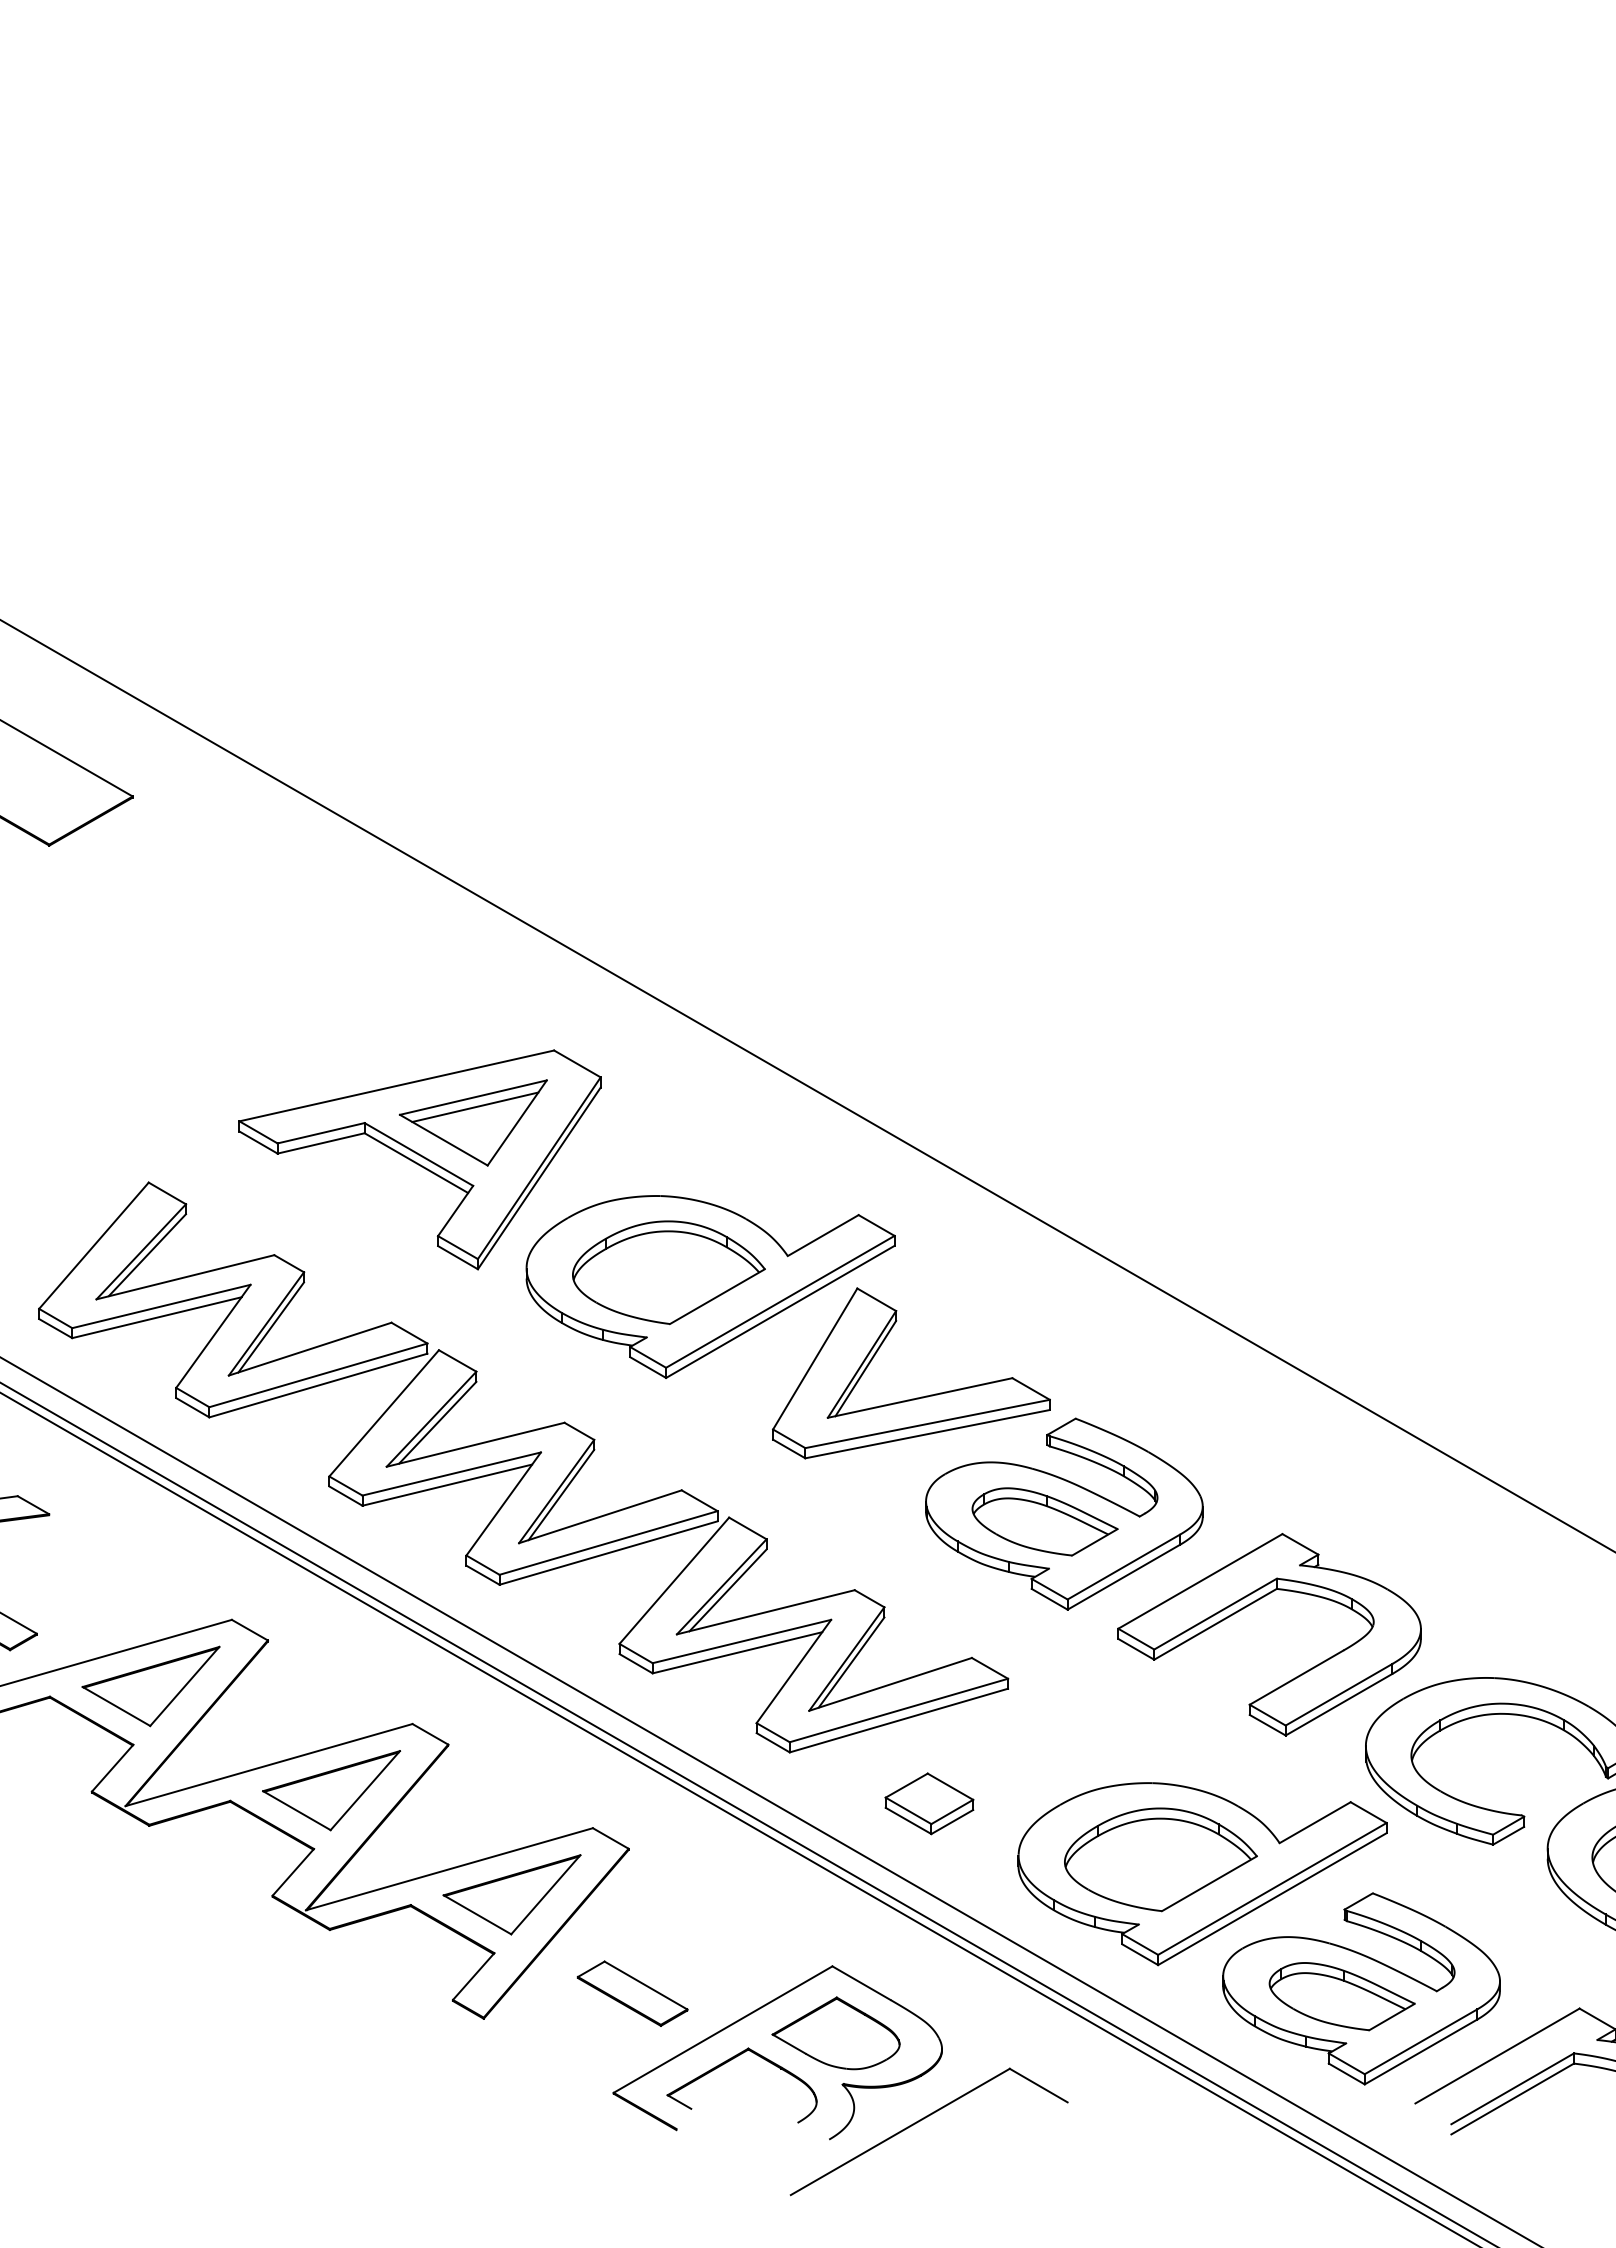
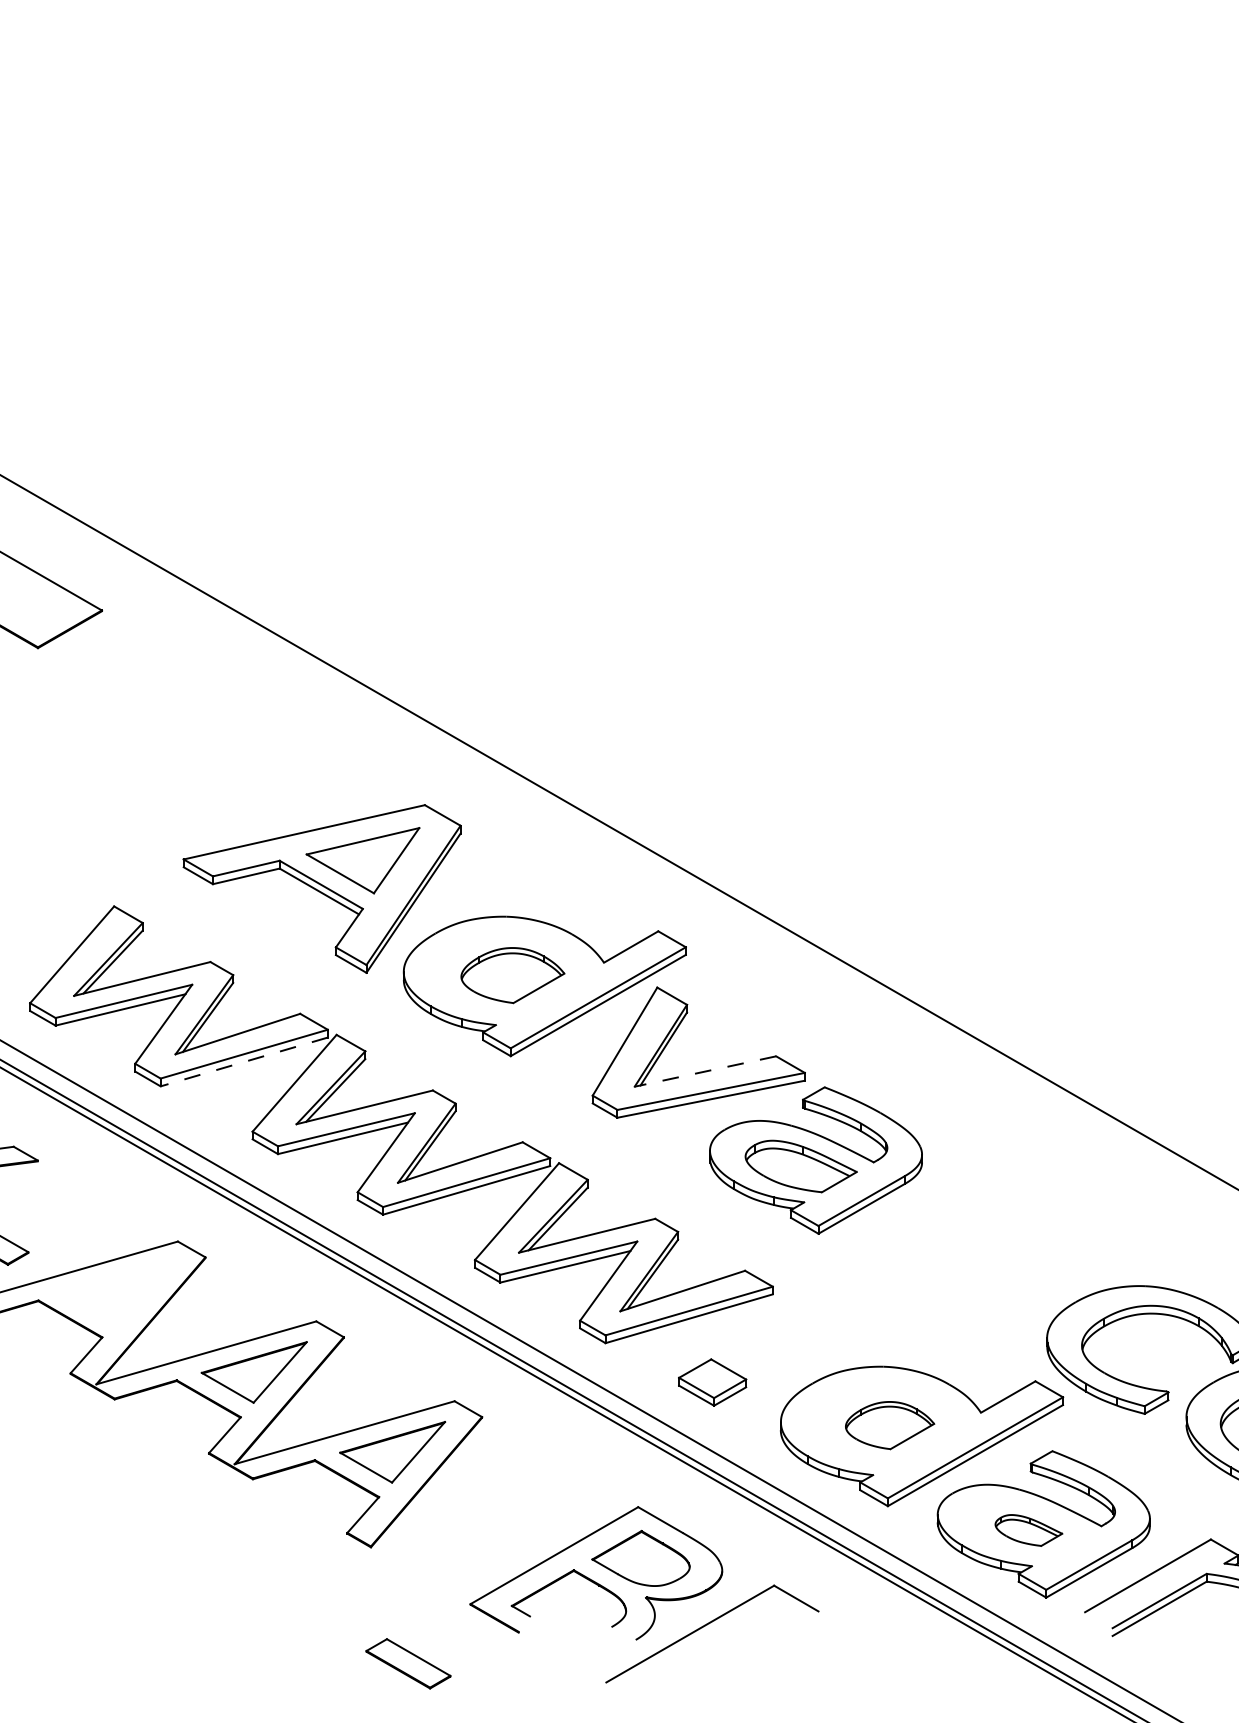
line: (475, 1106) -> (364, 848), removed
part: (668, 1272) -> (512, 975), size x0.7
line: (318, 1385) -> (244, 1061), solid -> dashed
line: (919, 1398) -> (704, 1071), solid -> dashed
part: (1250, 1605) -> (958, 1230), removed
part: (150, 1686) -> (115, 1292), removed
part: (1160, 1859) -> (889, 1425), size x0.6
part: (632, 1993) -> (408, 1663), moved
part: (1341, 1996) -> (1028, 1530), size x0.6

